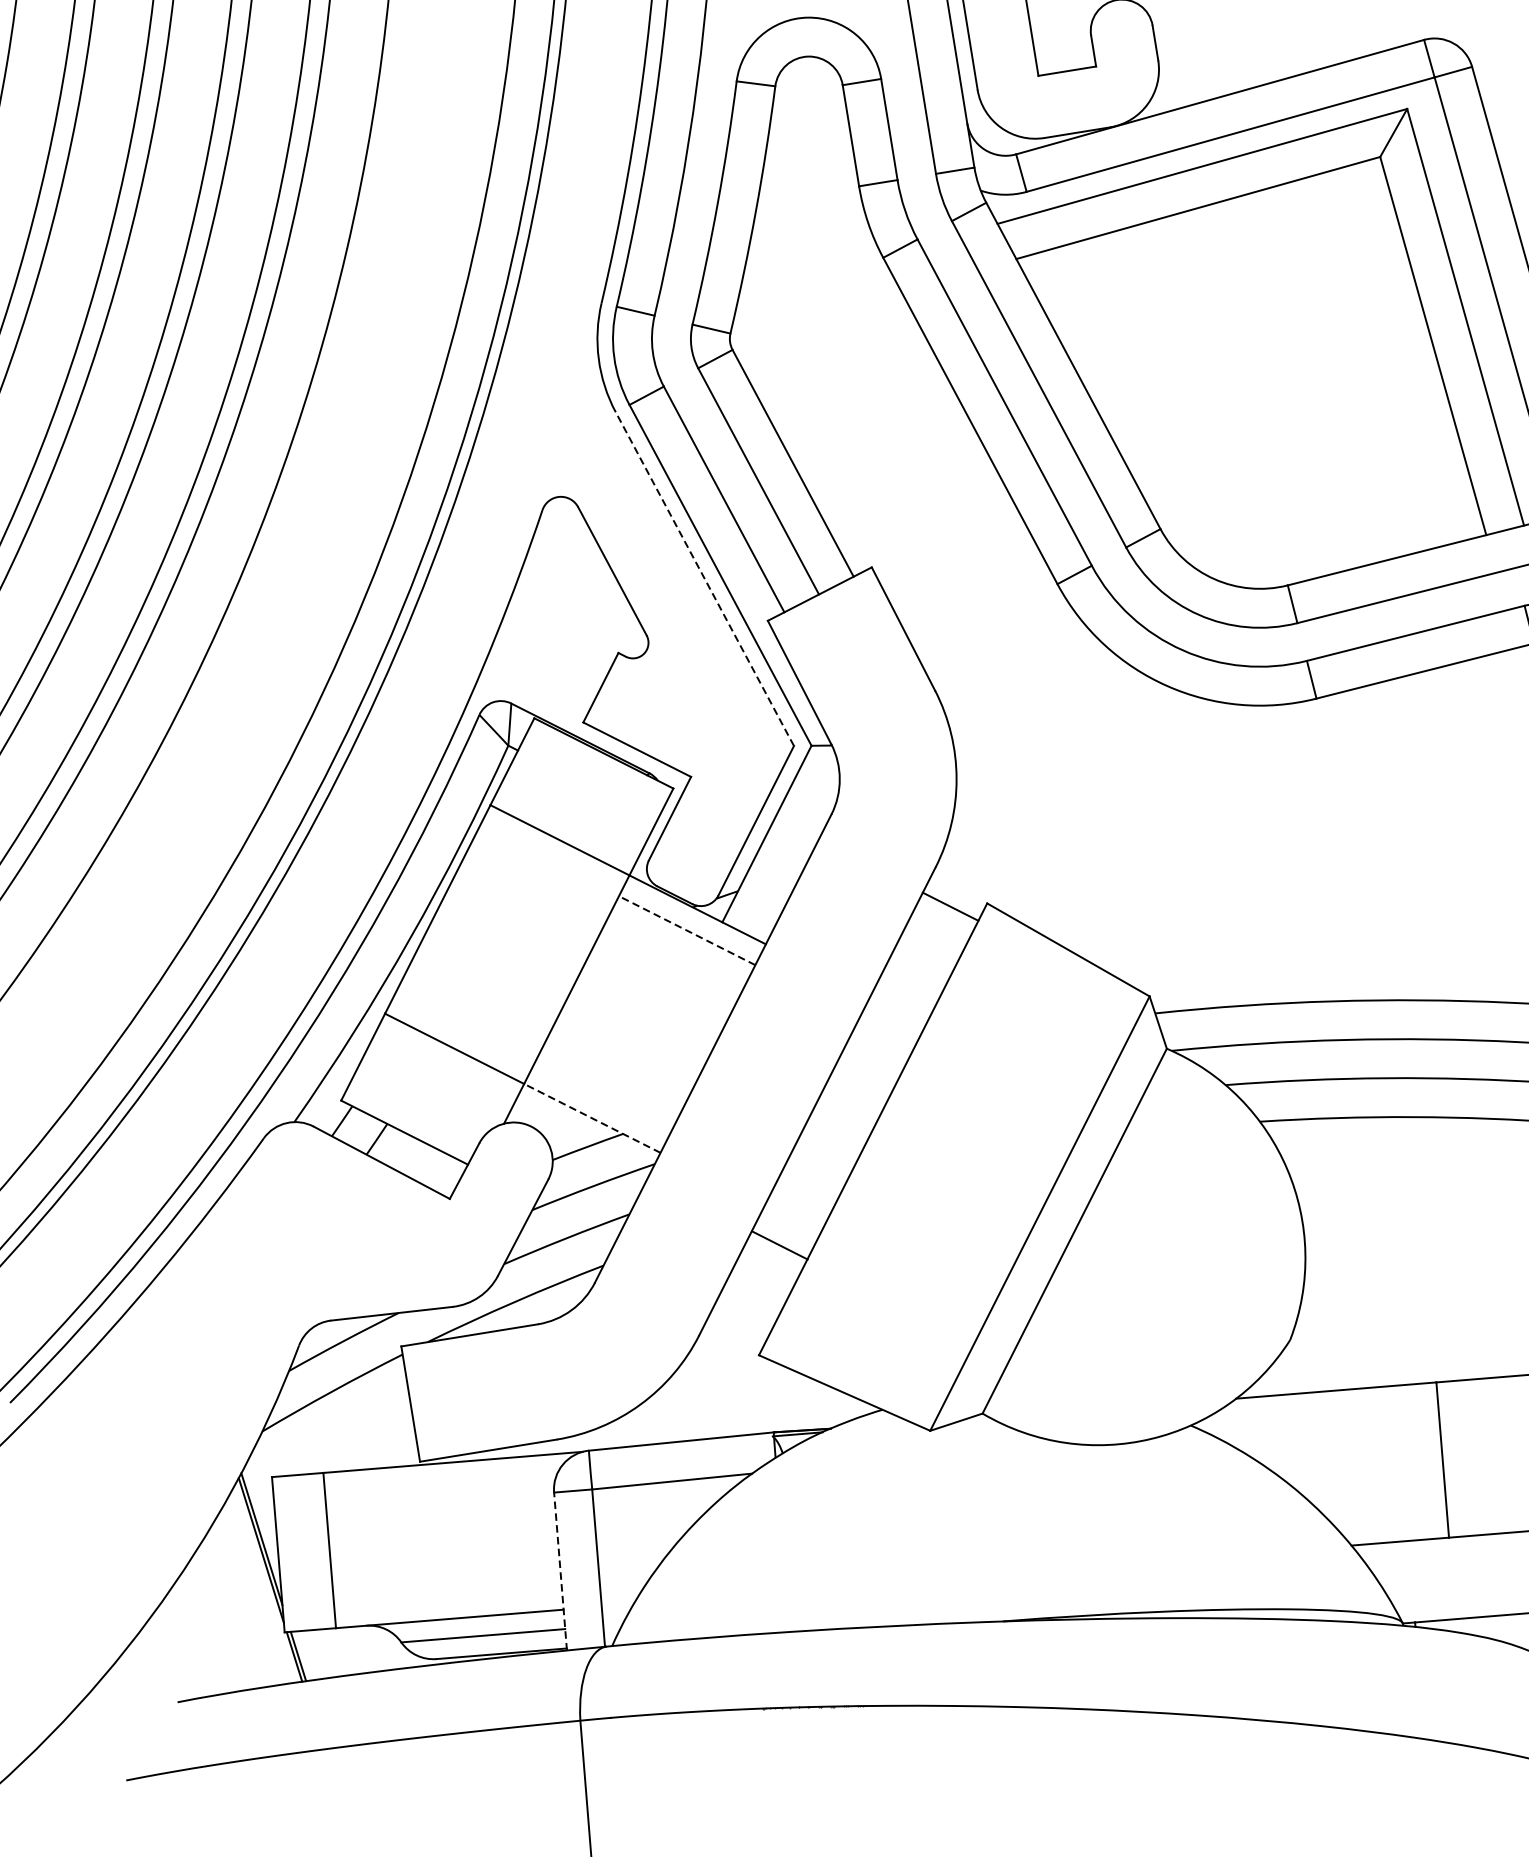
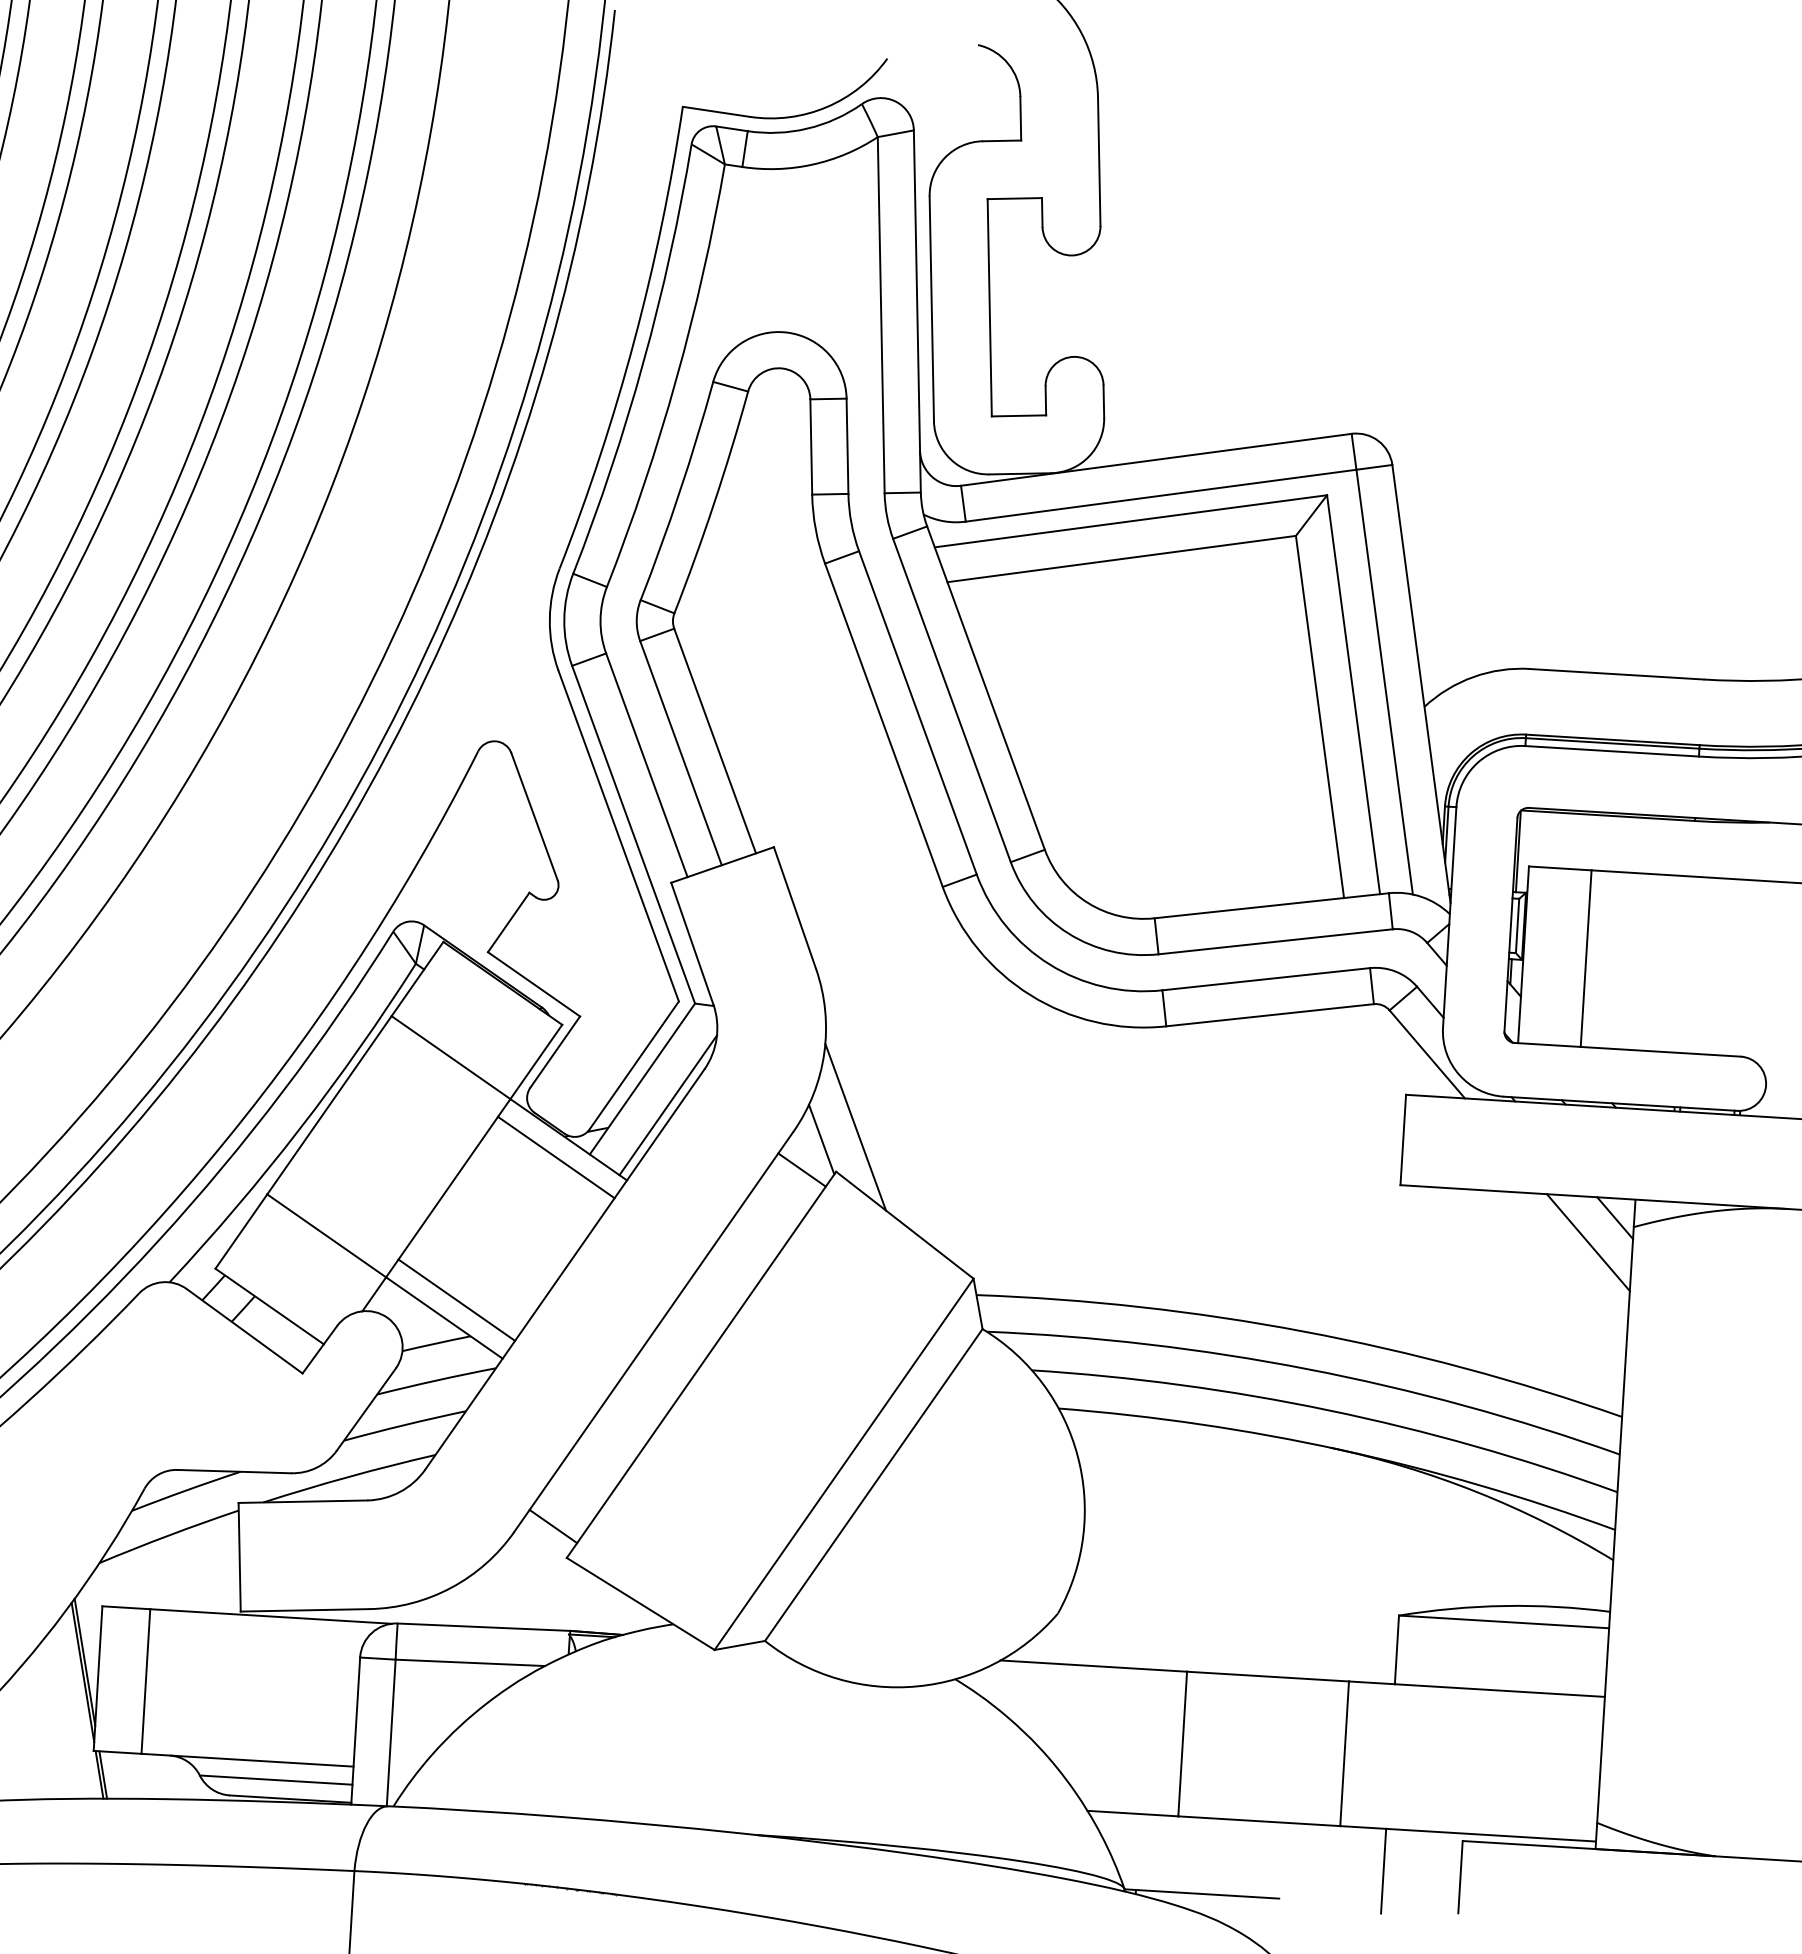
line: (704, 579) -> (618, 836), dashed -> solid
line: (1000, 852) -> (855, 1126), added
line: (797, 858) -> (667, 1105), added
line: (966, 871) -> (821, 1139), added
line: (686, 930) -> (555, 1157), dashed -> solid
line: (602, 1096) -> (456, 1299), added
line: (591, 1118) -> (443, 1317), dashed -> solid
line: (779, 1245) -> (553, 1526), moved
line: (560, 1572) -> (355, 1731), dashed -> solid

